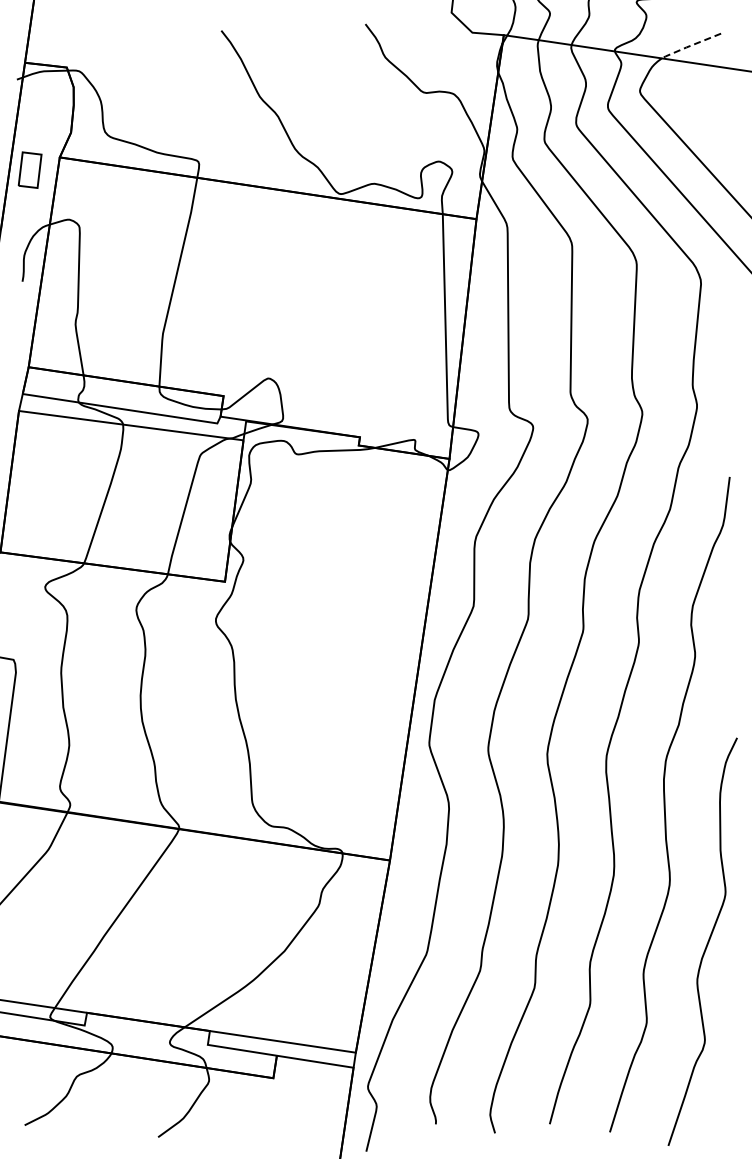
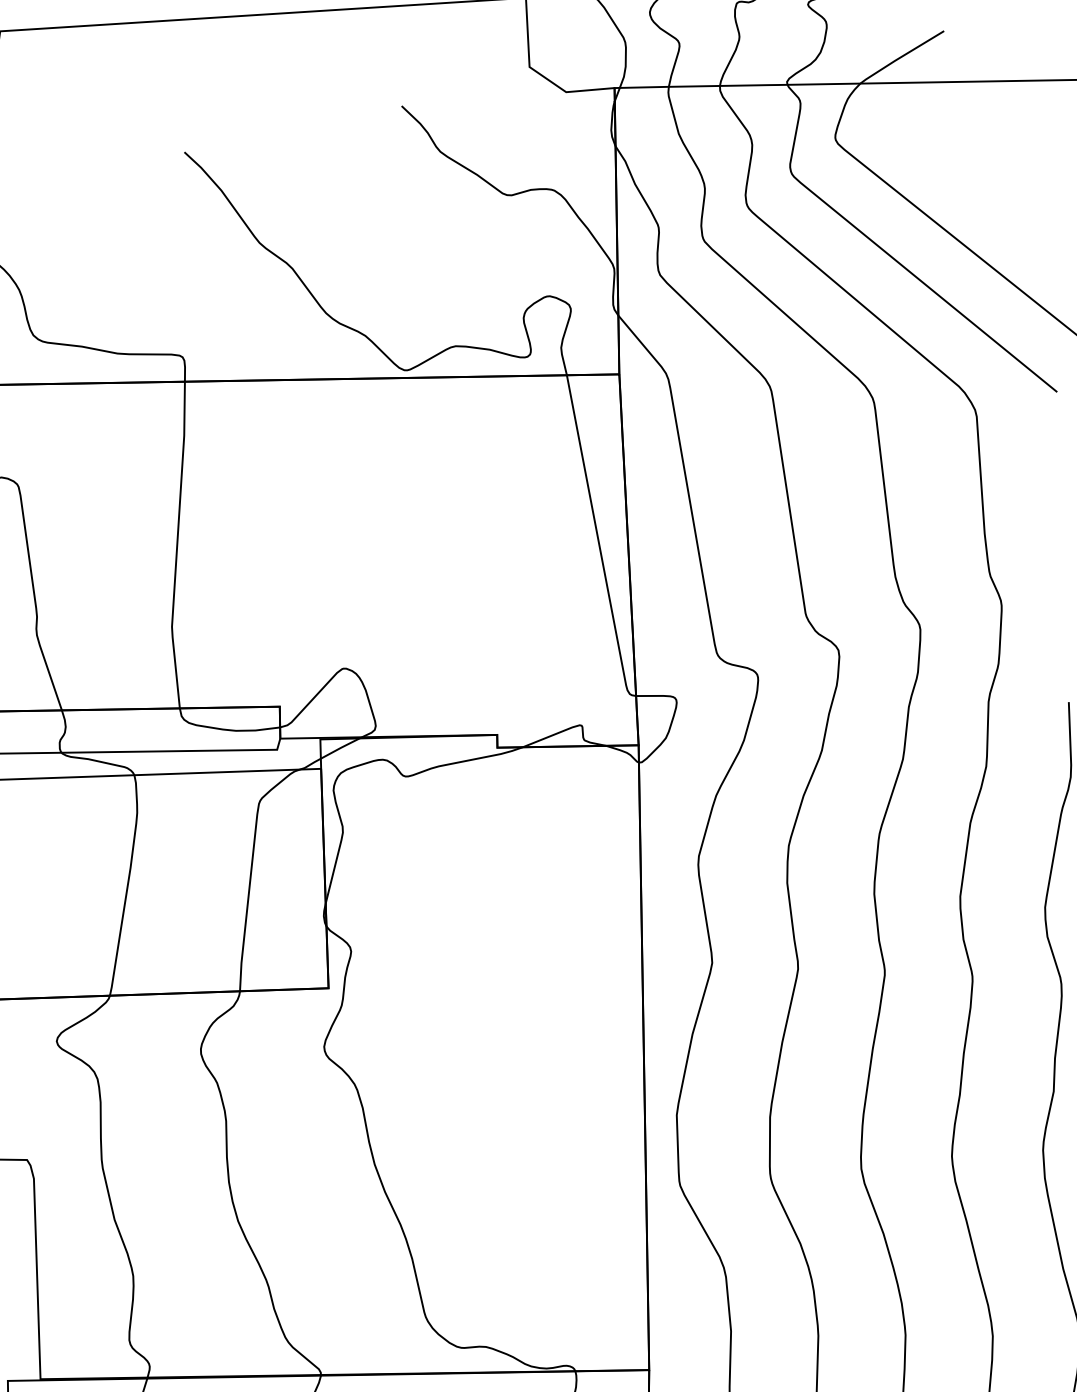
line: (690, 46) -> (900, 58), dashed -> solid

